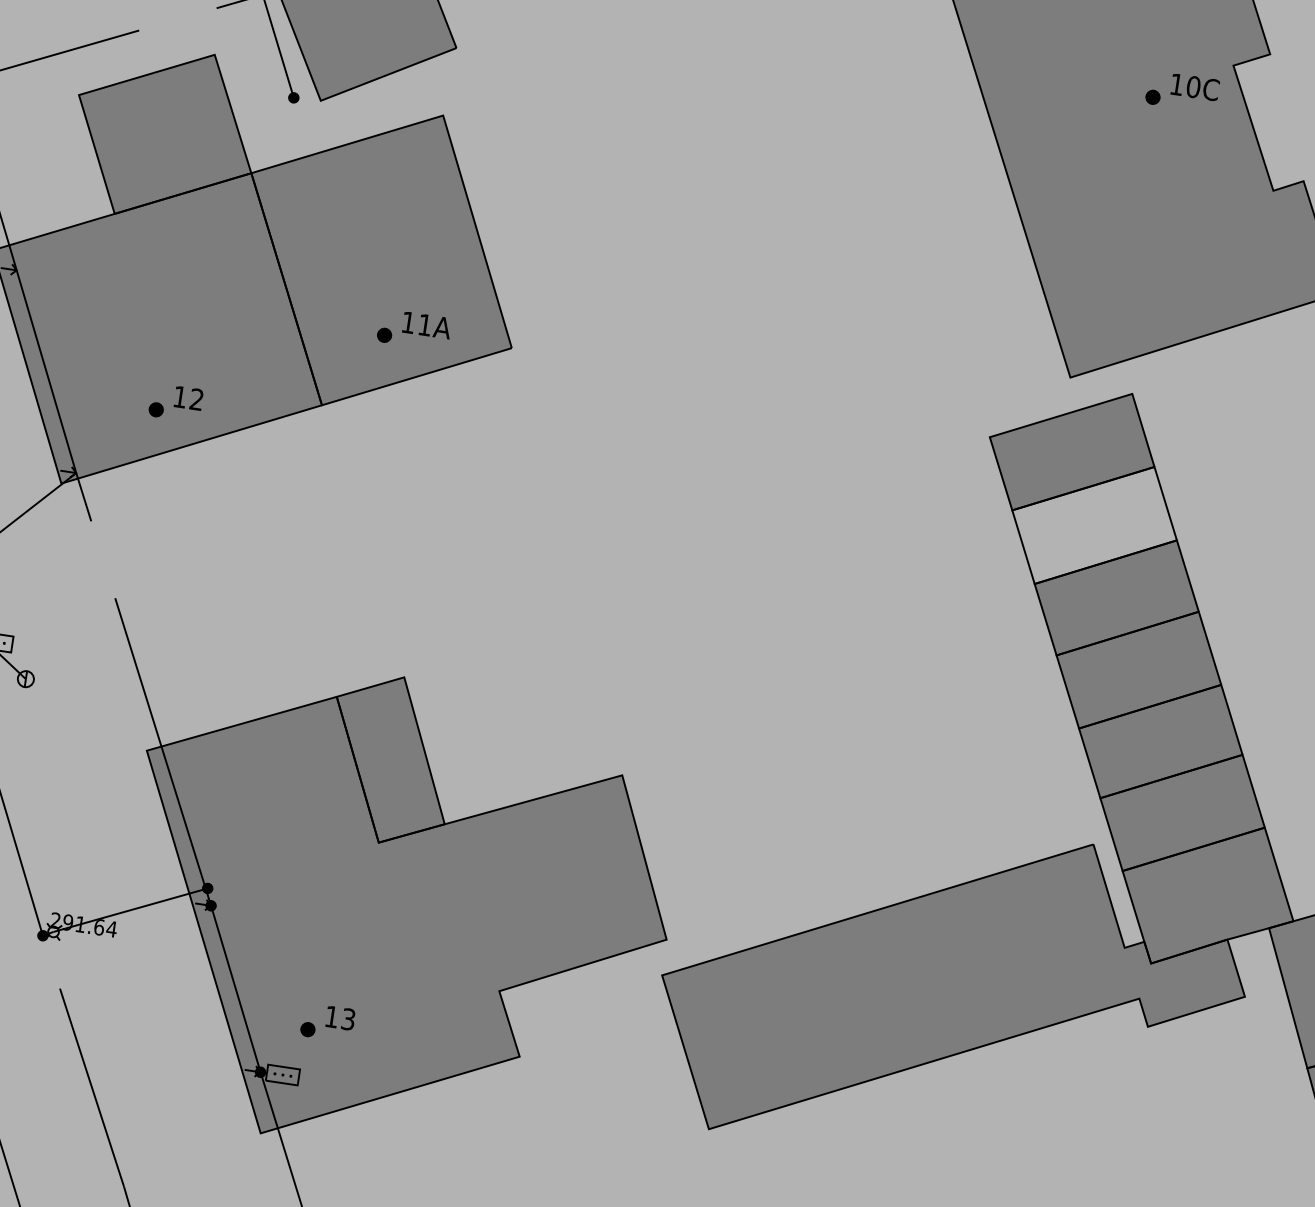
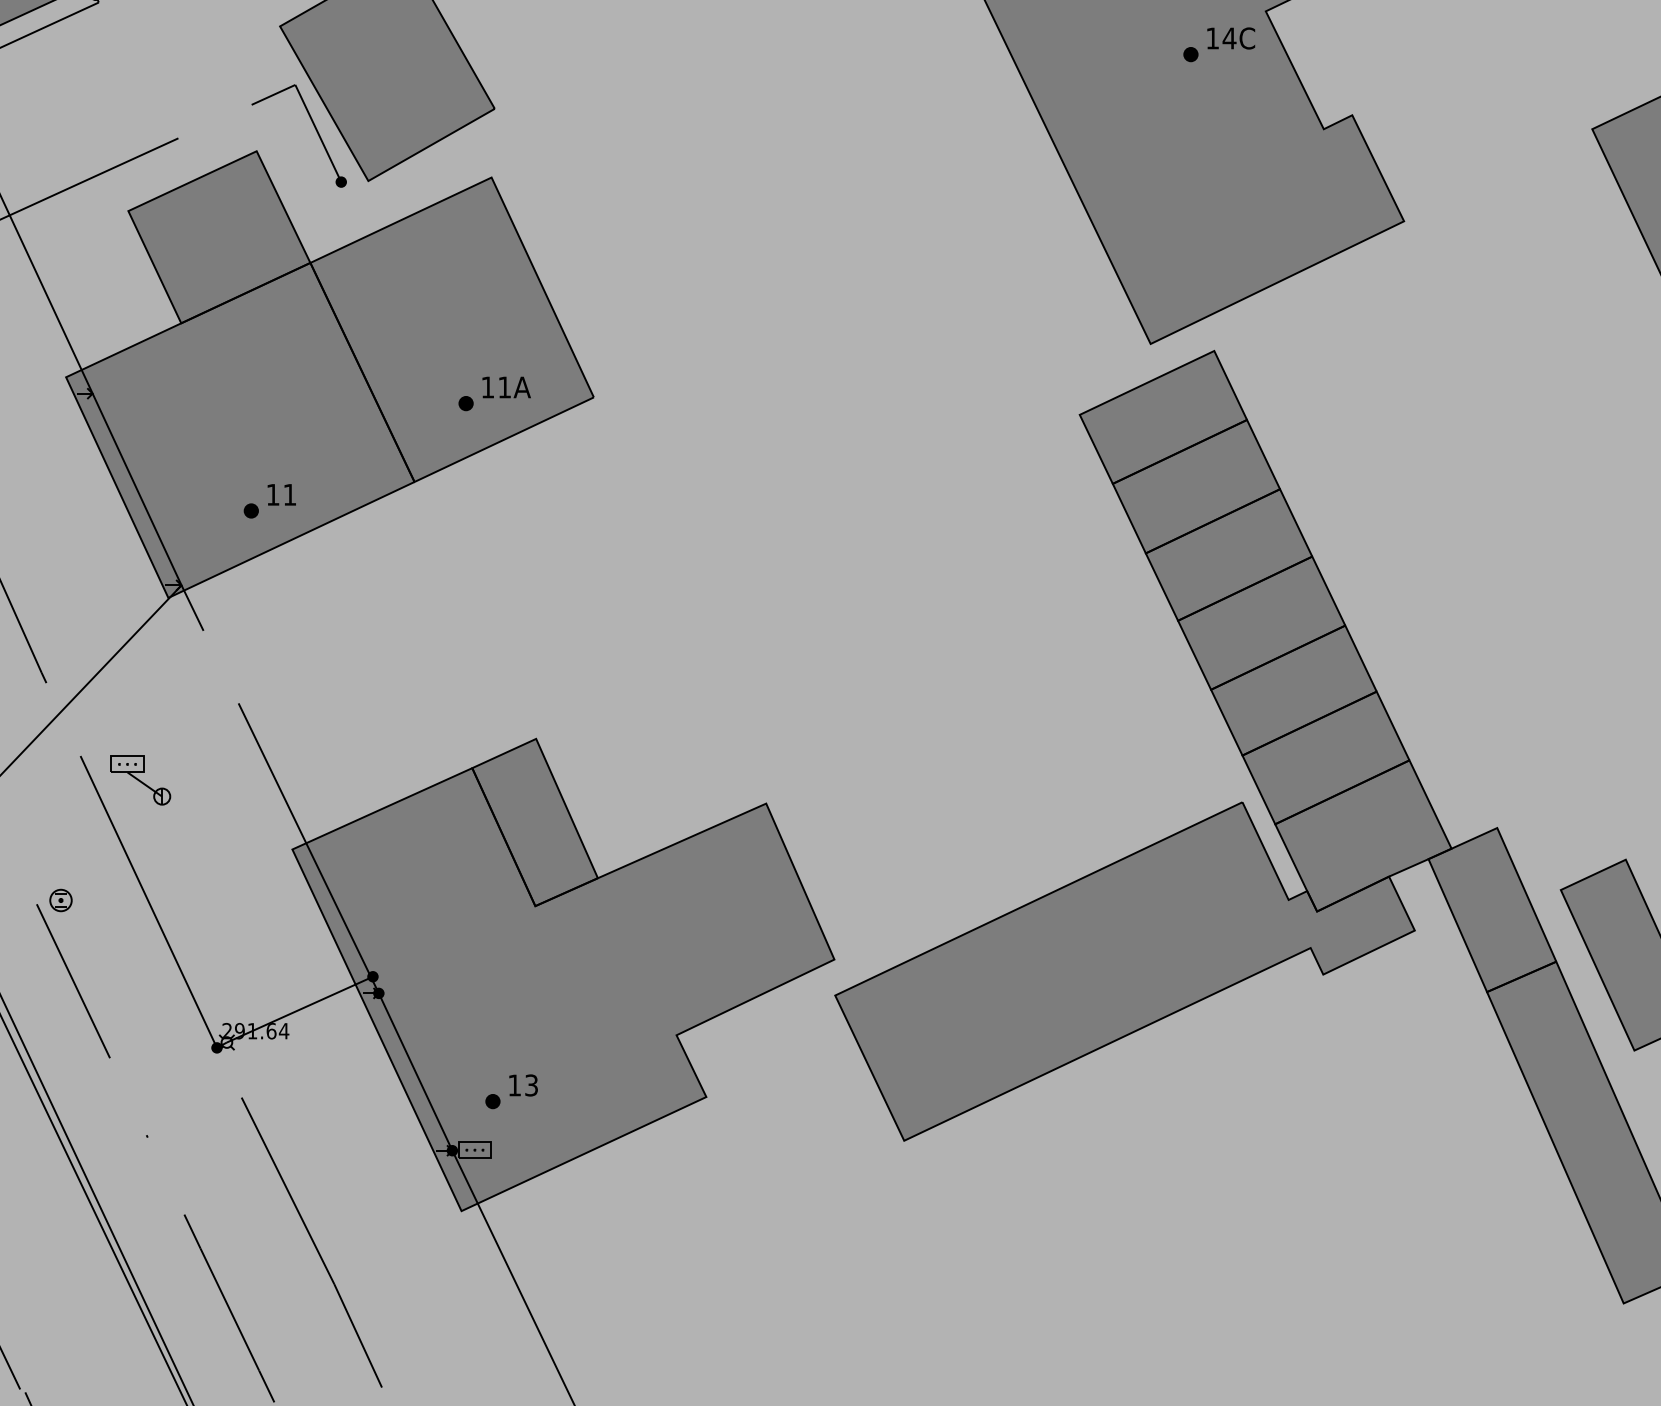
text: (1193, 87) -> (1229, 38), 10C -> 14C
text: (196, 399) -> (289, 494), 12 -> 11
fill: (1094, 525) -> (1196, 486), added

